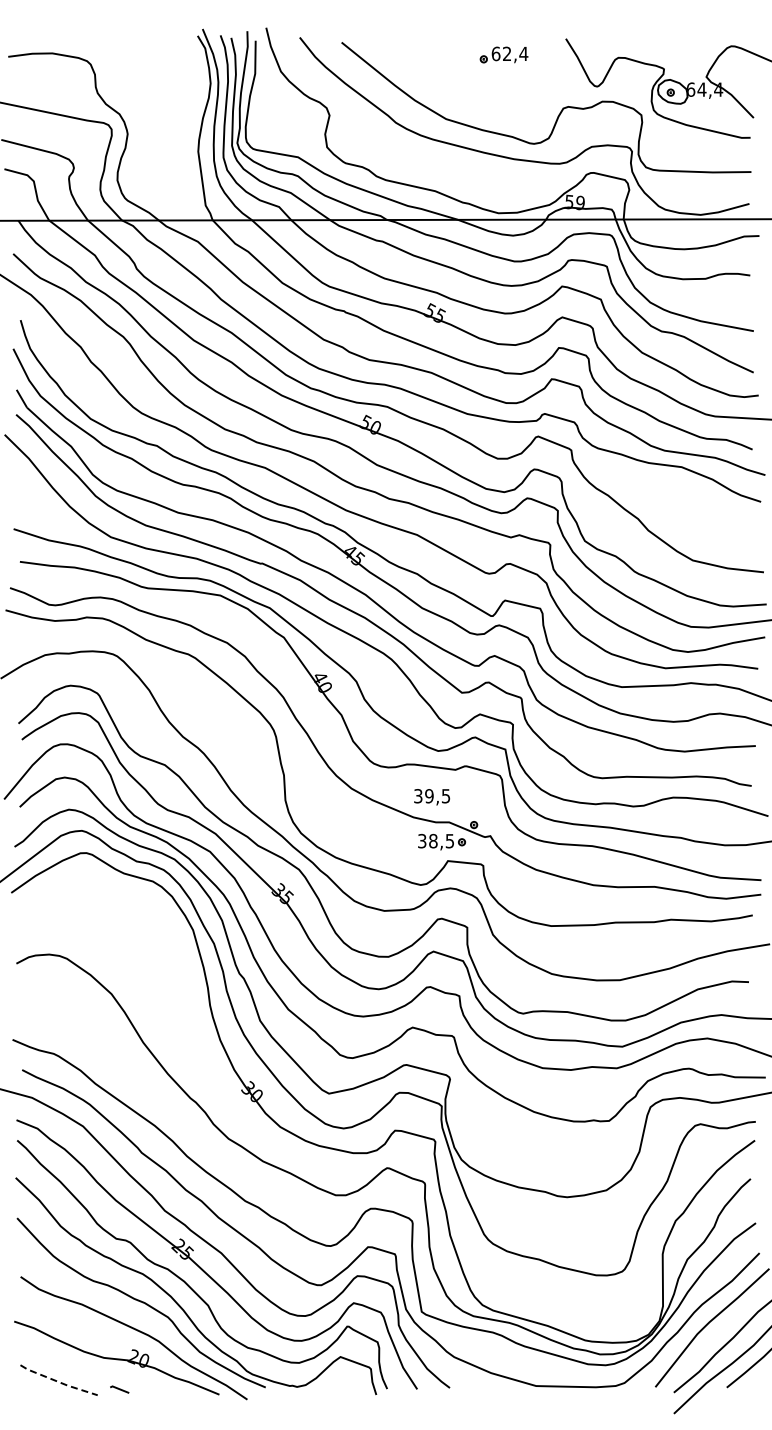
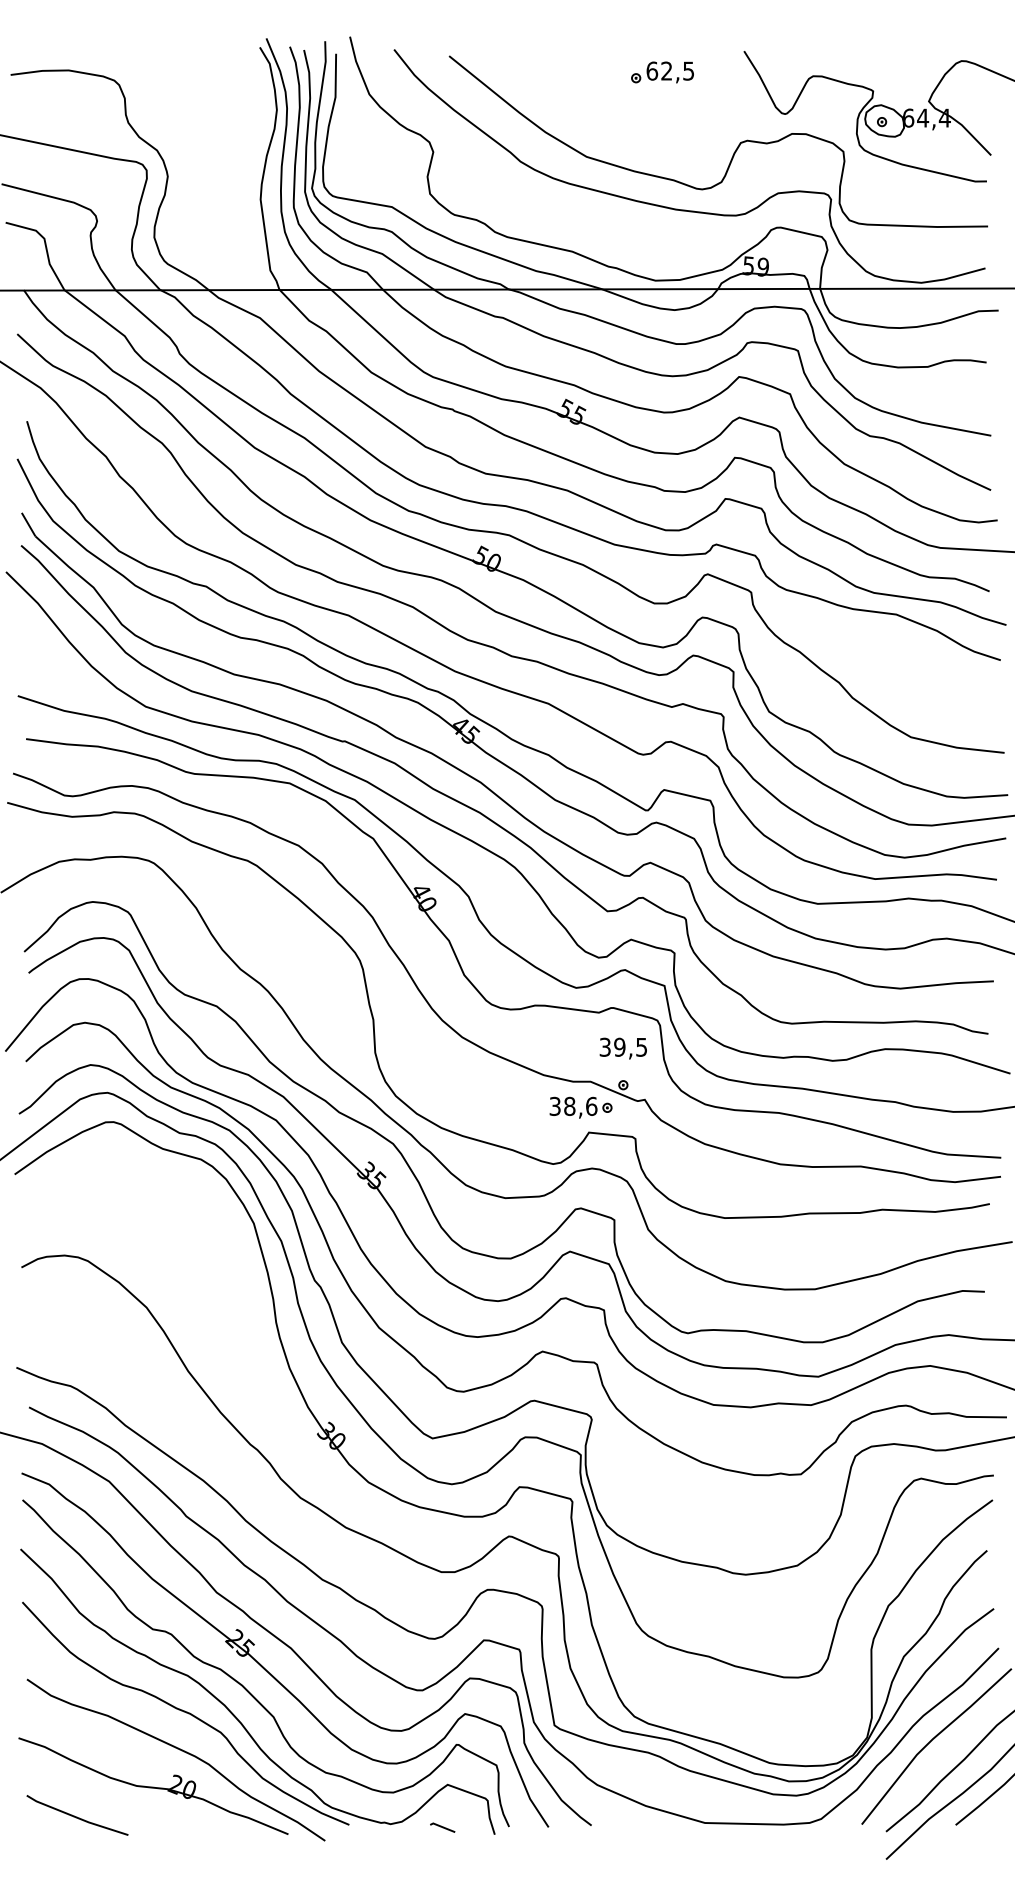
text: (523, 53) -> (688, 70), 62,4 -> 62,5
text: (432, 797) -> (623, 1048), moved
text: (449, 841) -> (591, 1106), 38,5 -> 38,6
line: (58, 1381) -> (76, 1817), dashed -> solid
line: (119, 1389) -> (442, 1827), moved

